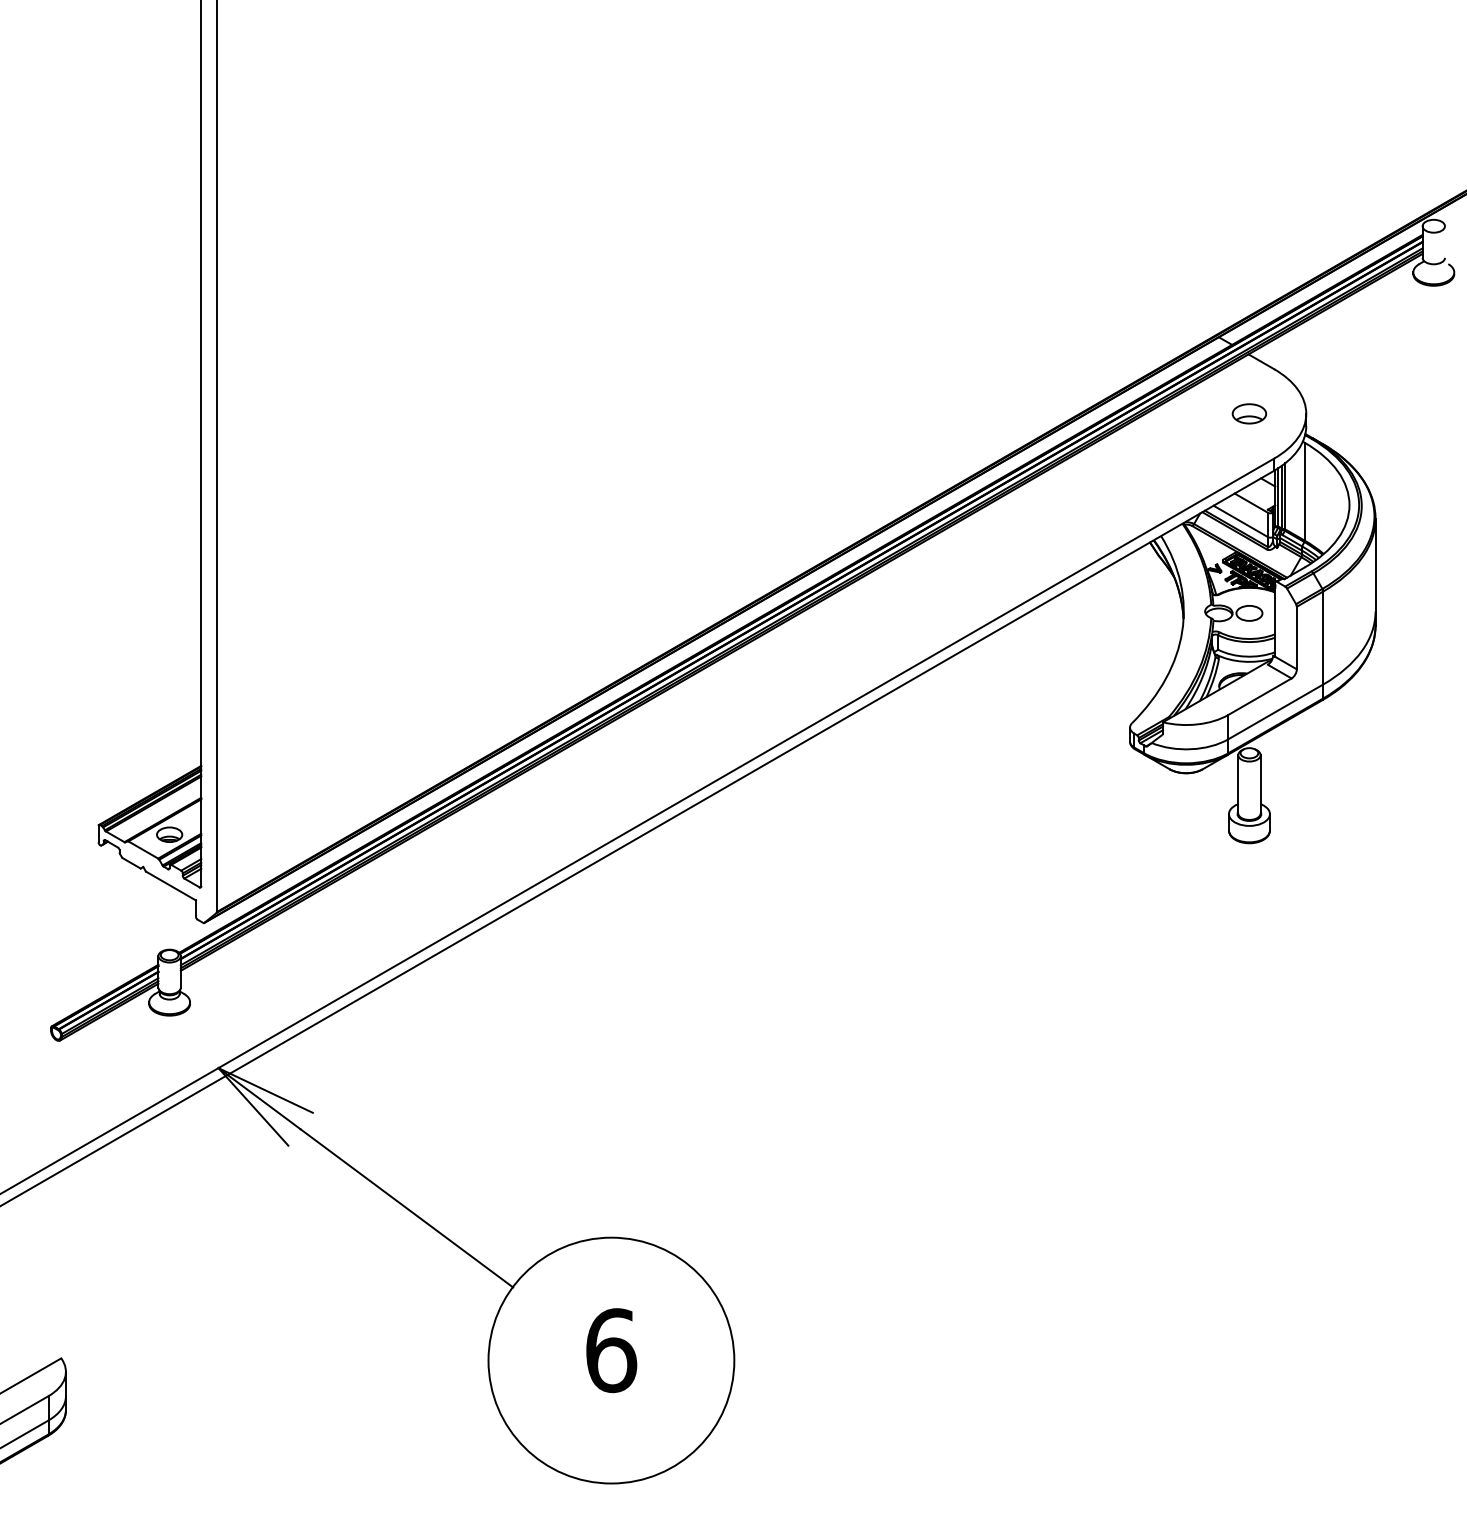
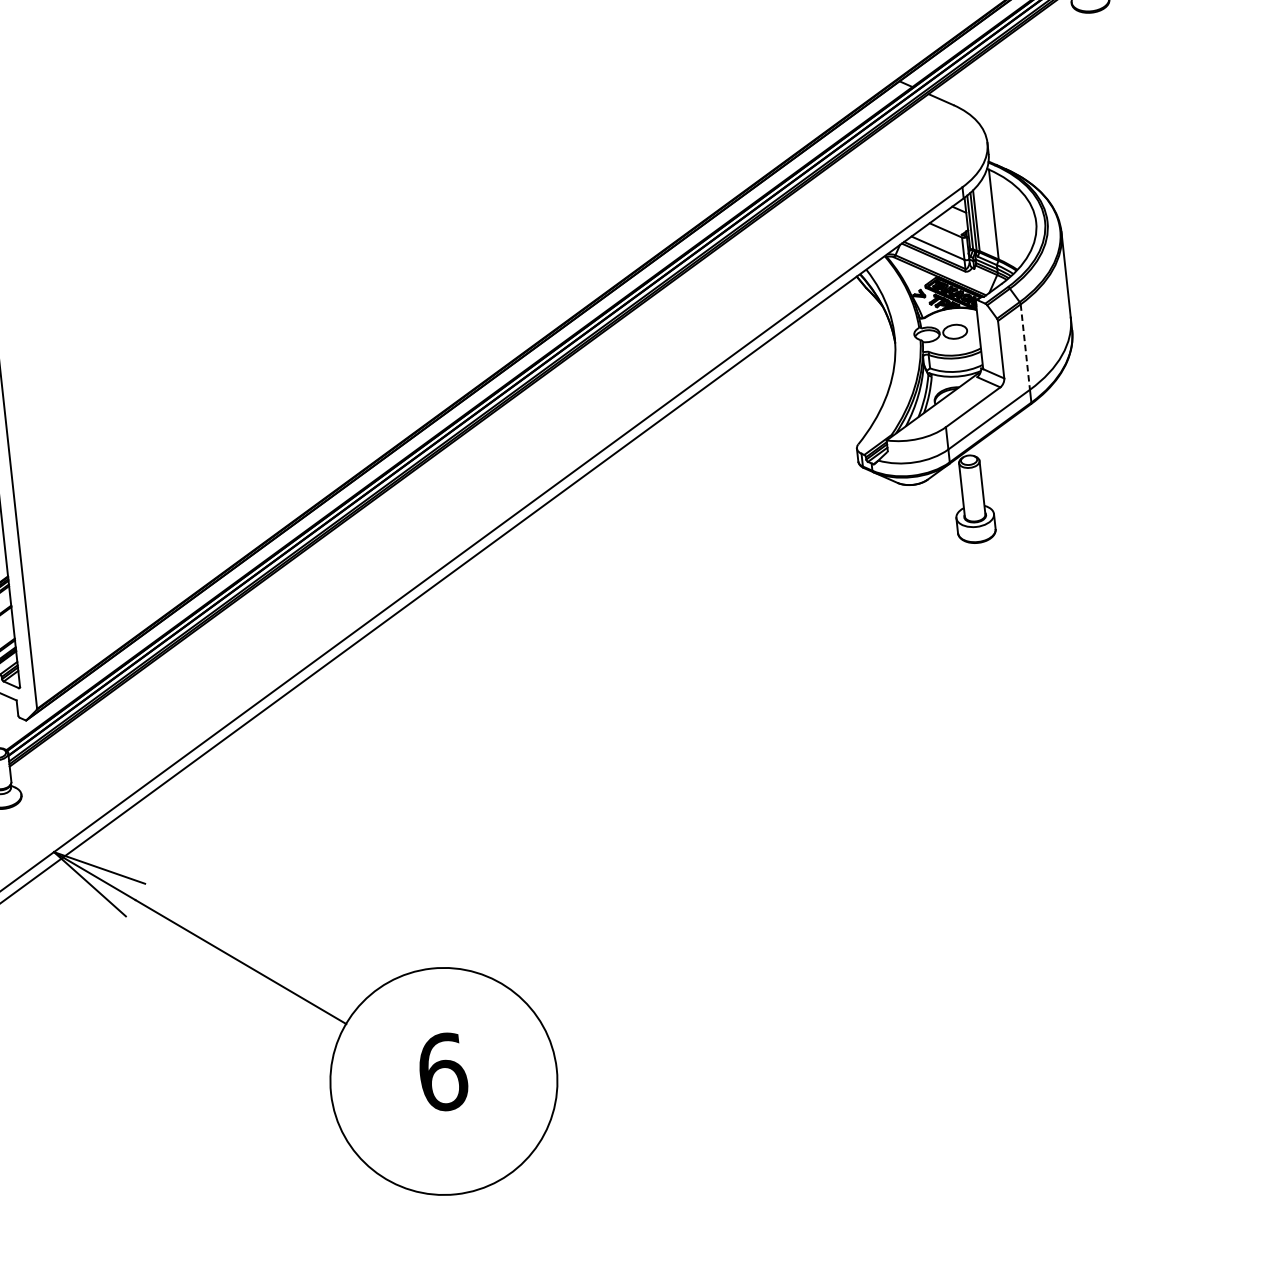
part: (1249, 413) -> (935, 148), removed
line: (1323, 638) -> (1025, 347), solid -> dashed

